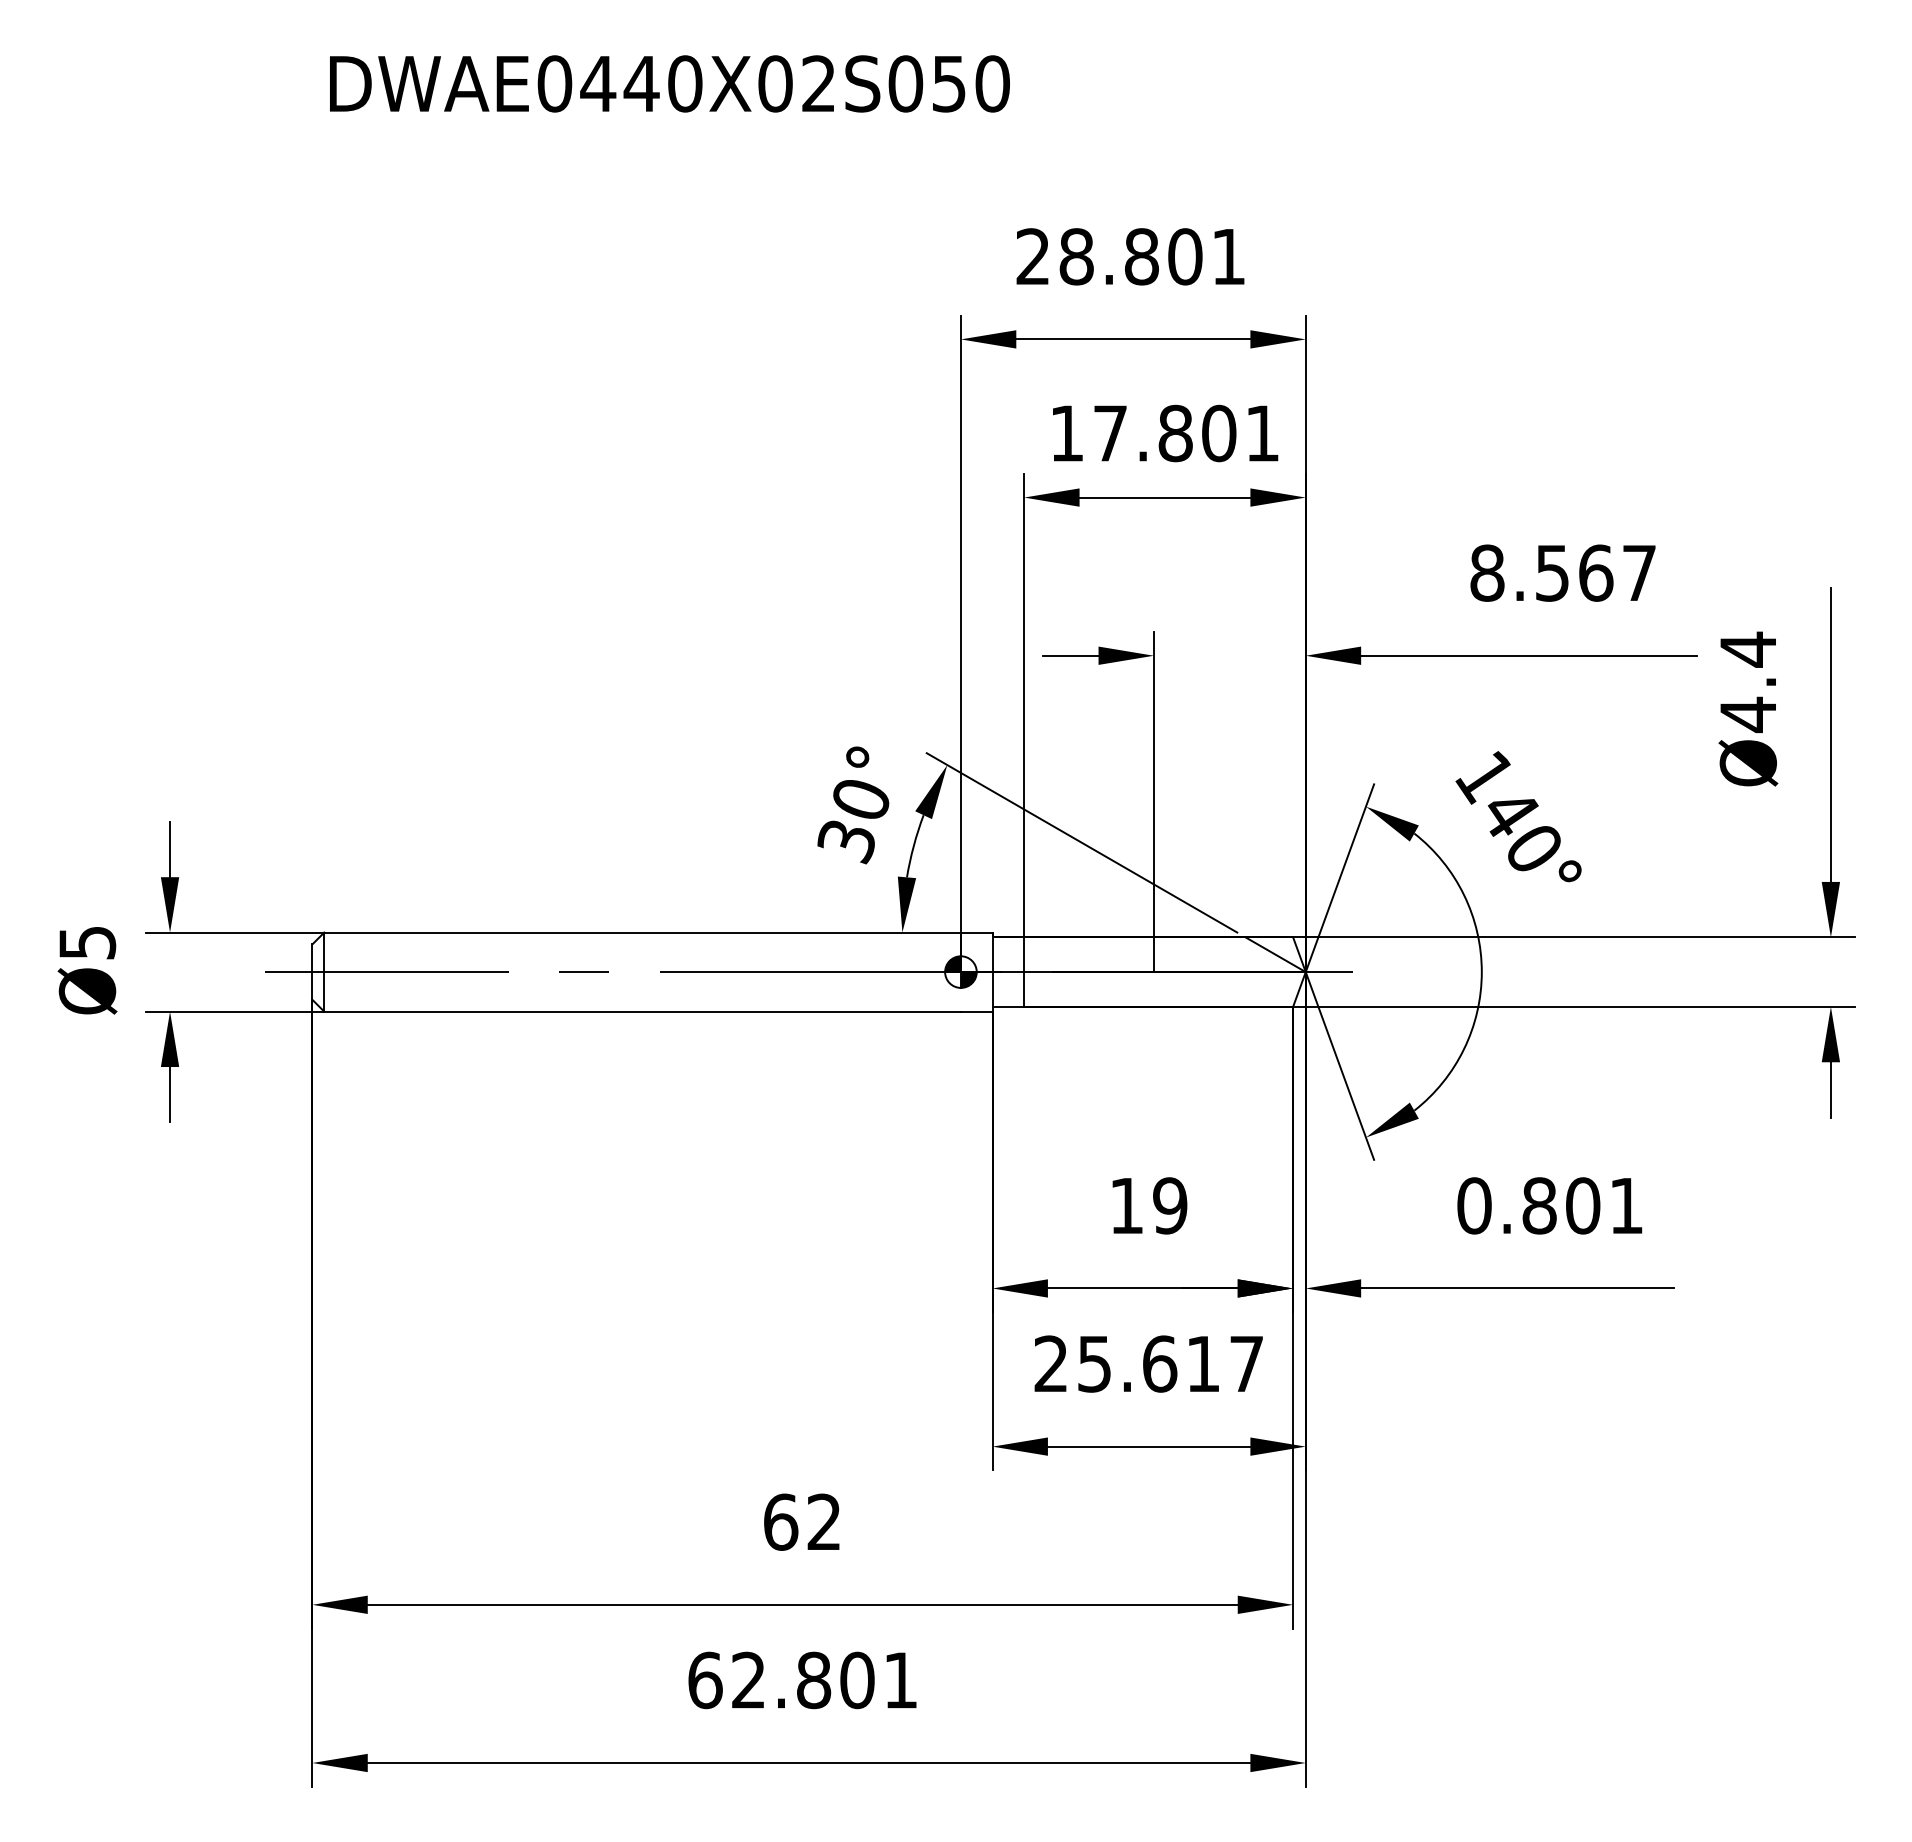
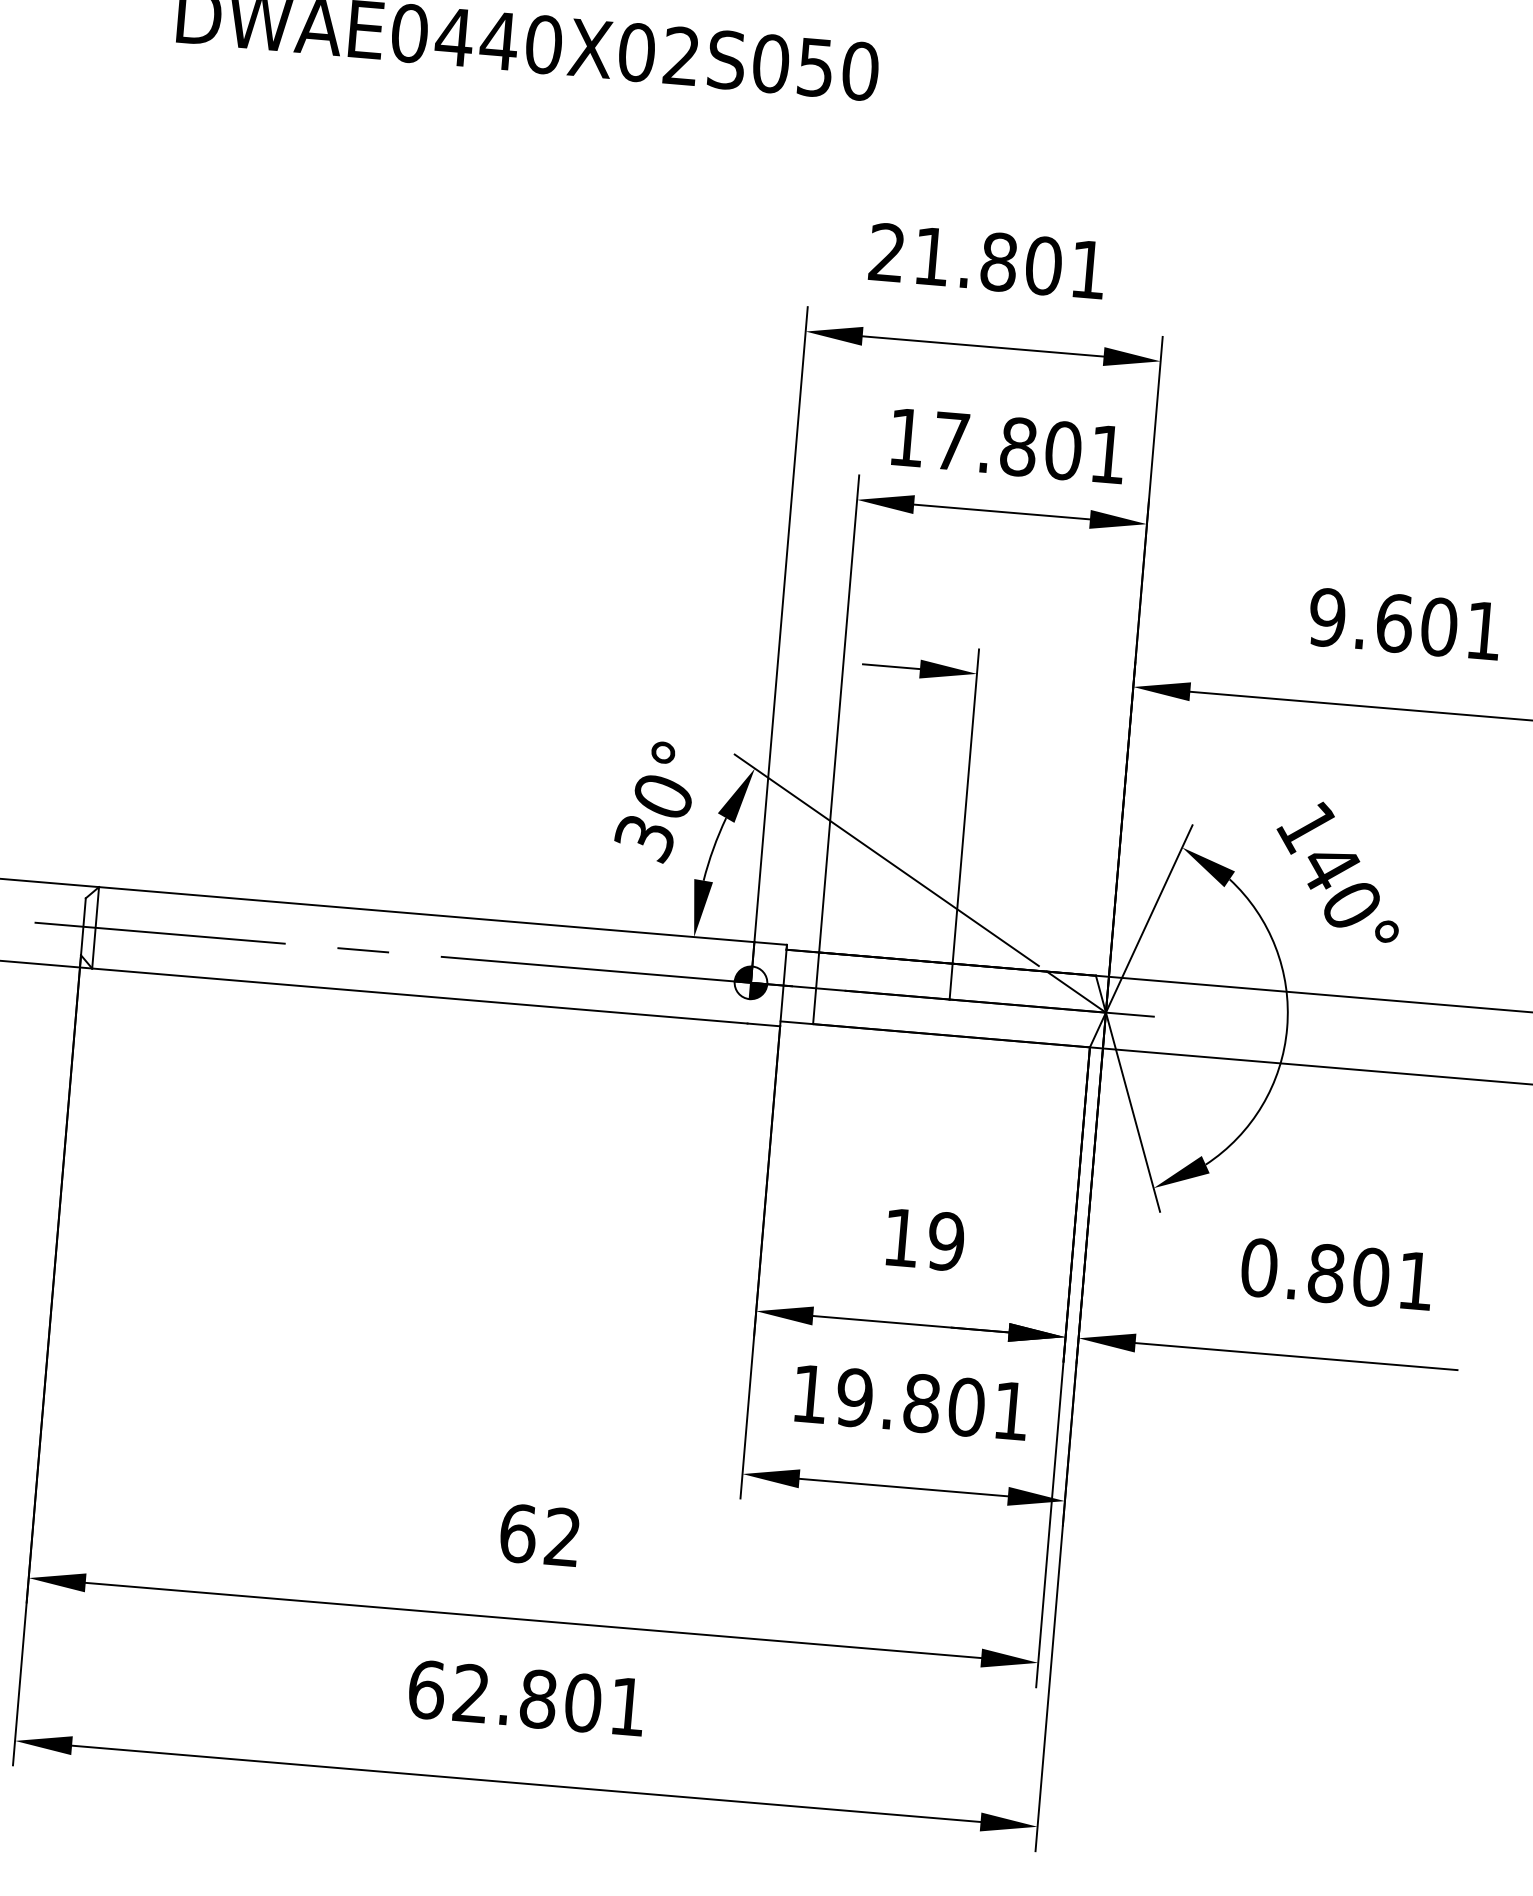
text: (1076, 256) -> (931, 256), 28.801 -> 21.801
text: (1562, 572) -> (1404, 623), 8.567 -> 9.601
text: (1148, 1363) -> (910, 1401), 25.617 -> 19.801

